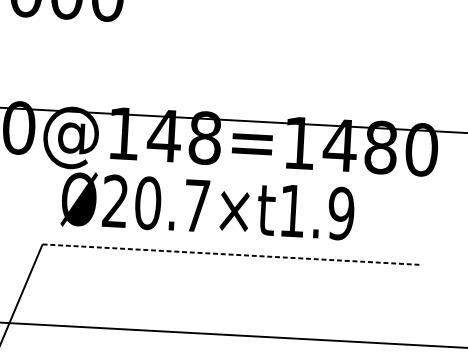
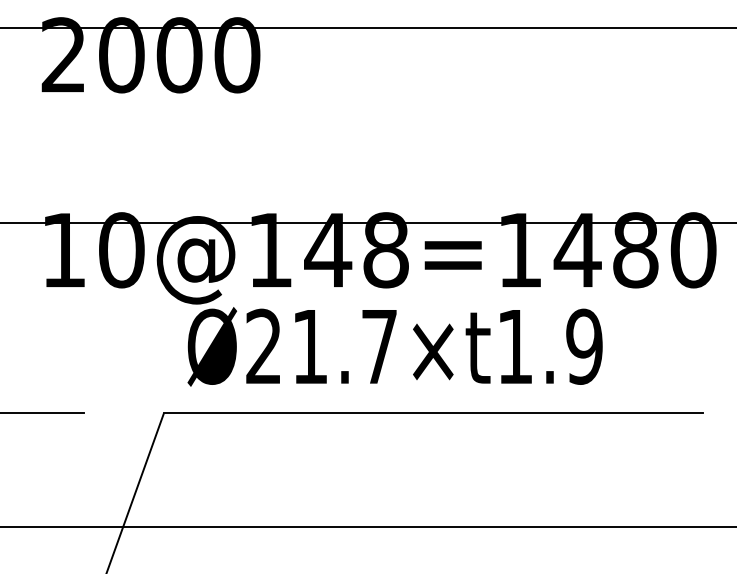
text: (148, 203) -> (310, 346), Ø20.7×t1.9 -> Ø21.7×t1.9
line: (232, 254) -> (433, 413), dashed -> solid

